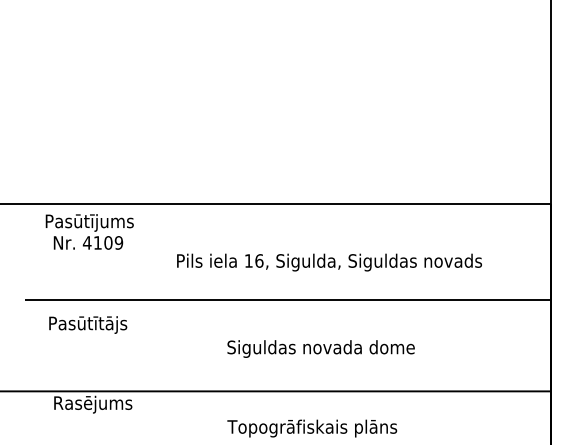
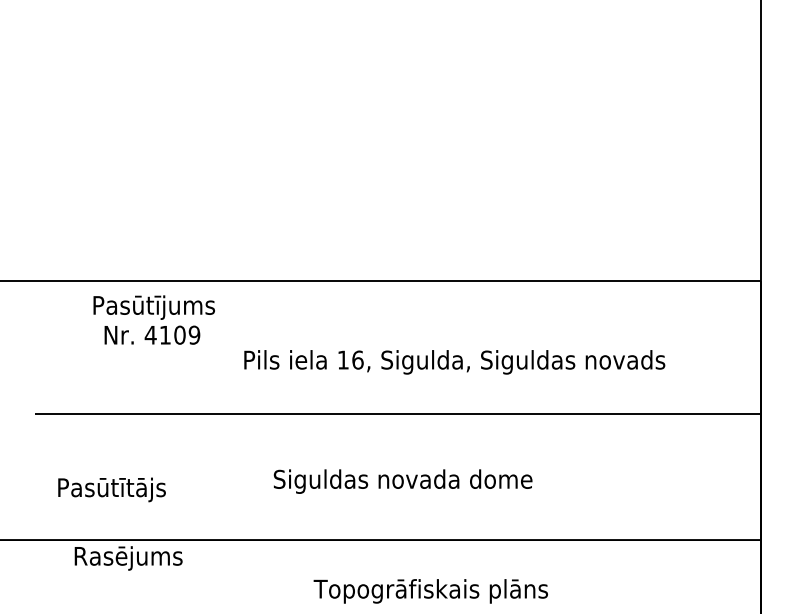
text: (89, 231) -> (153, 319), moved
text: (88, 324) -> (112, 489), moved
text: (320, 348) -> (402, 480), moved

